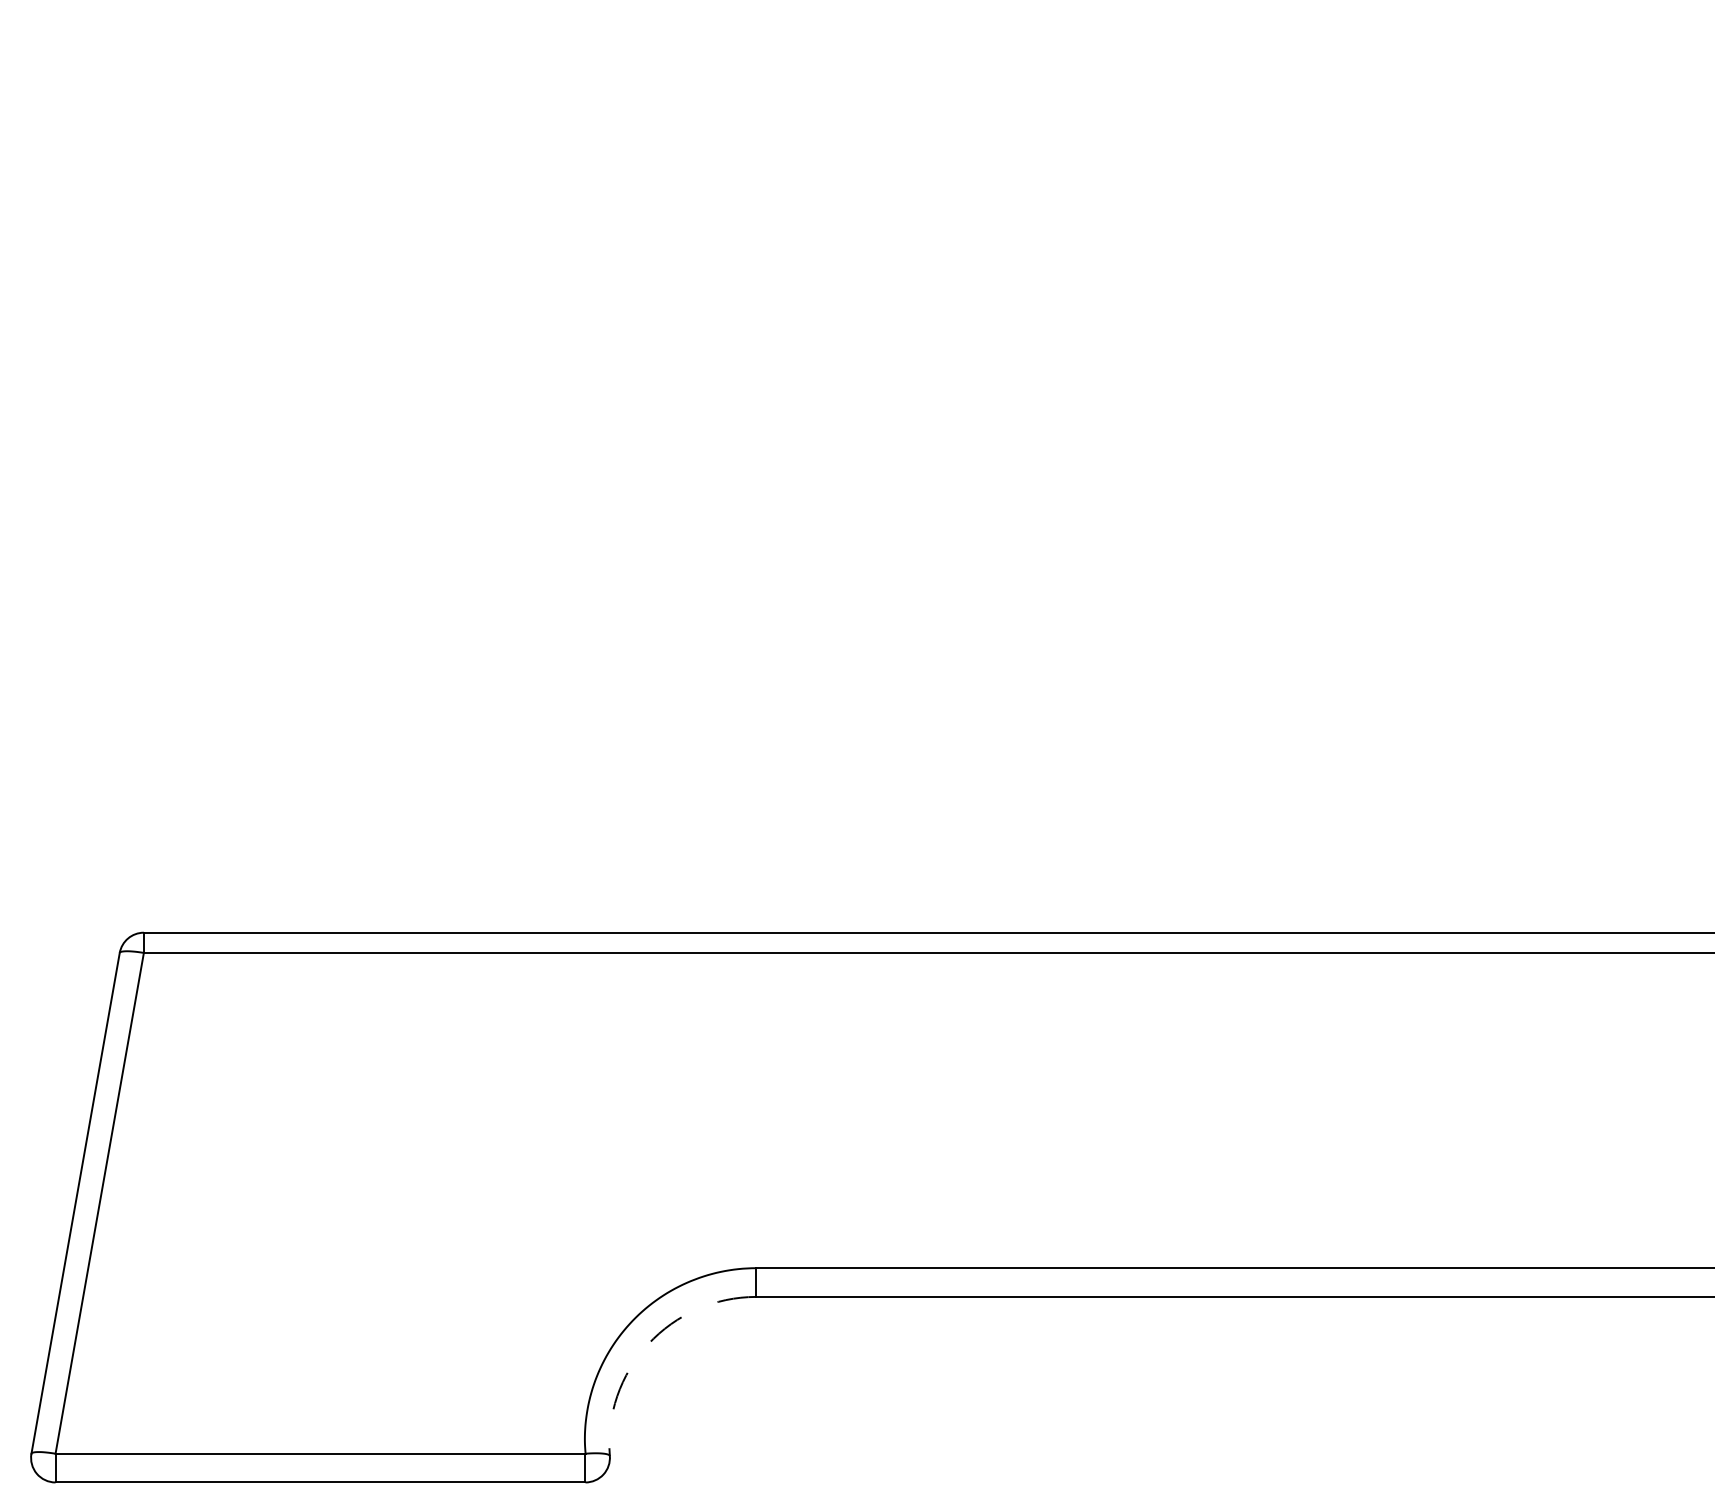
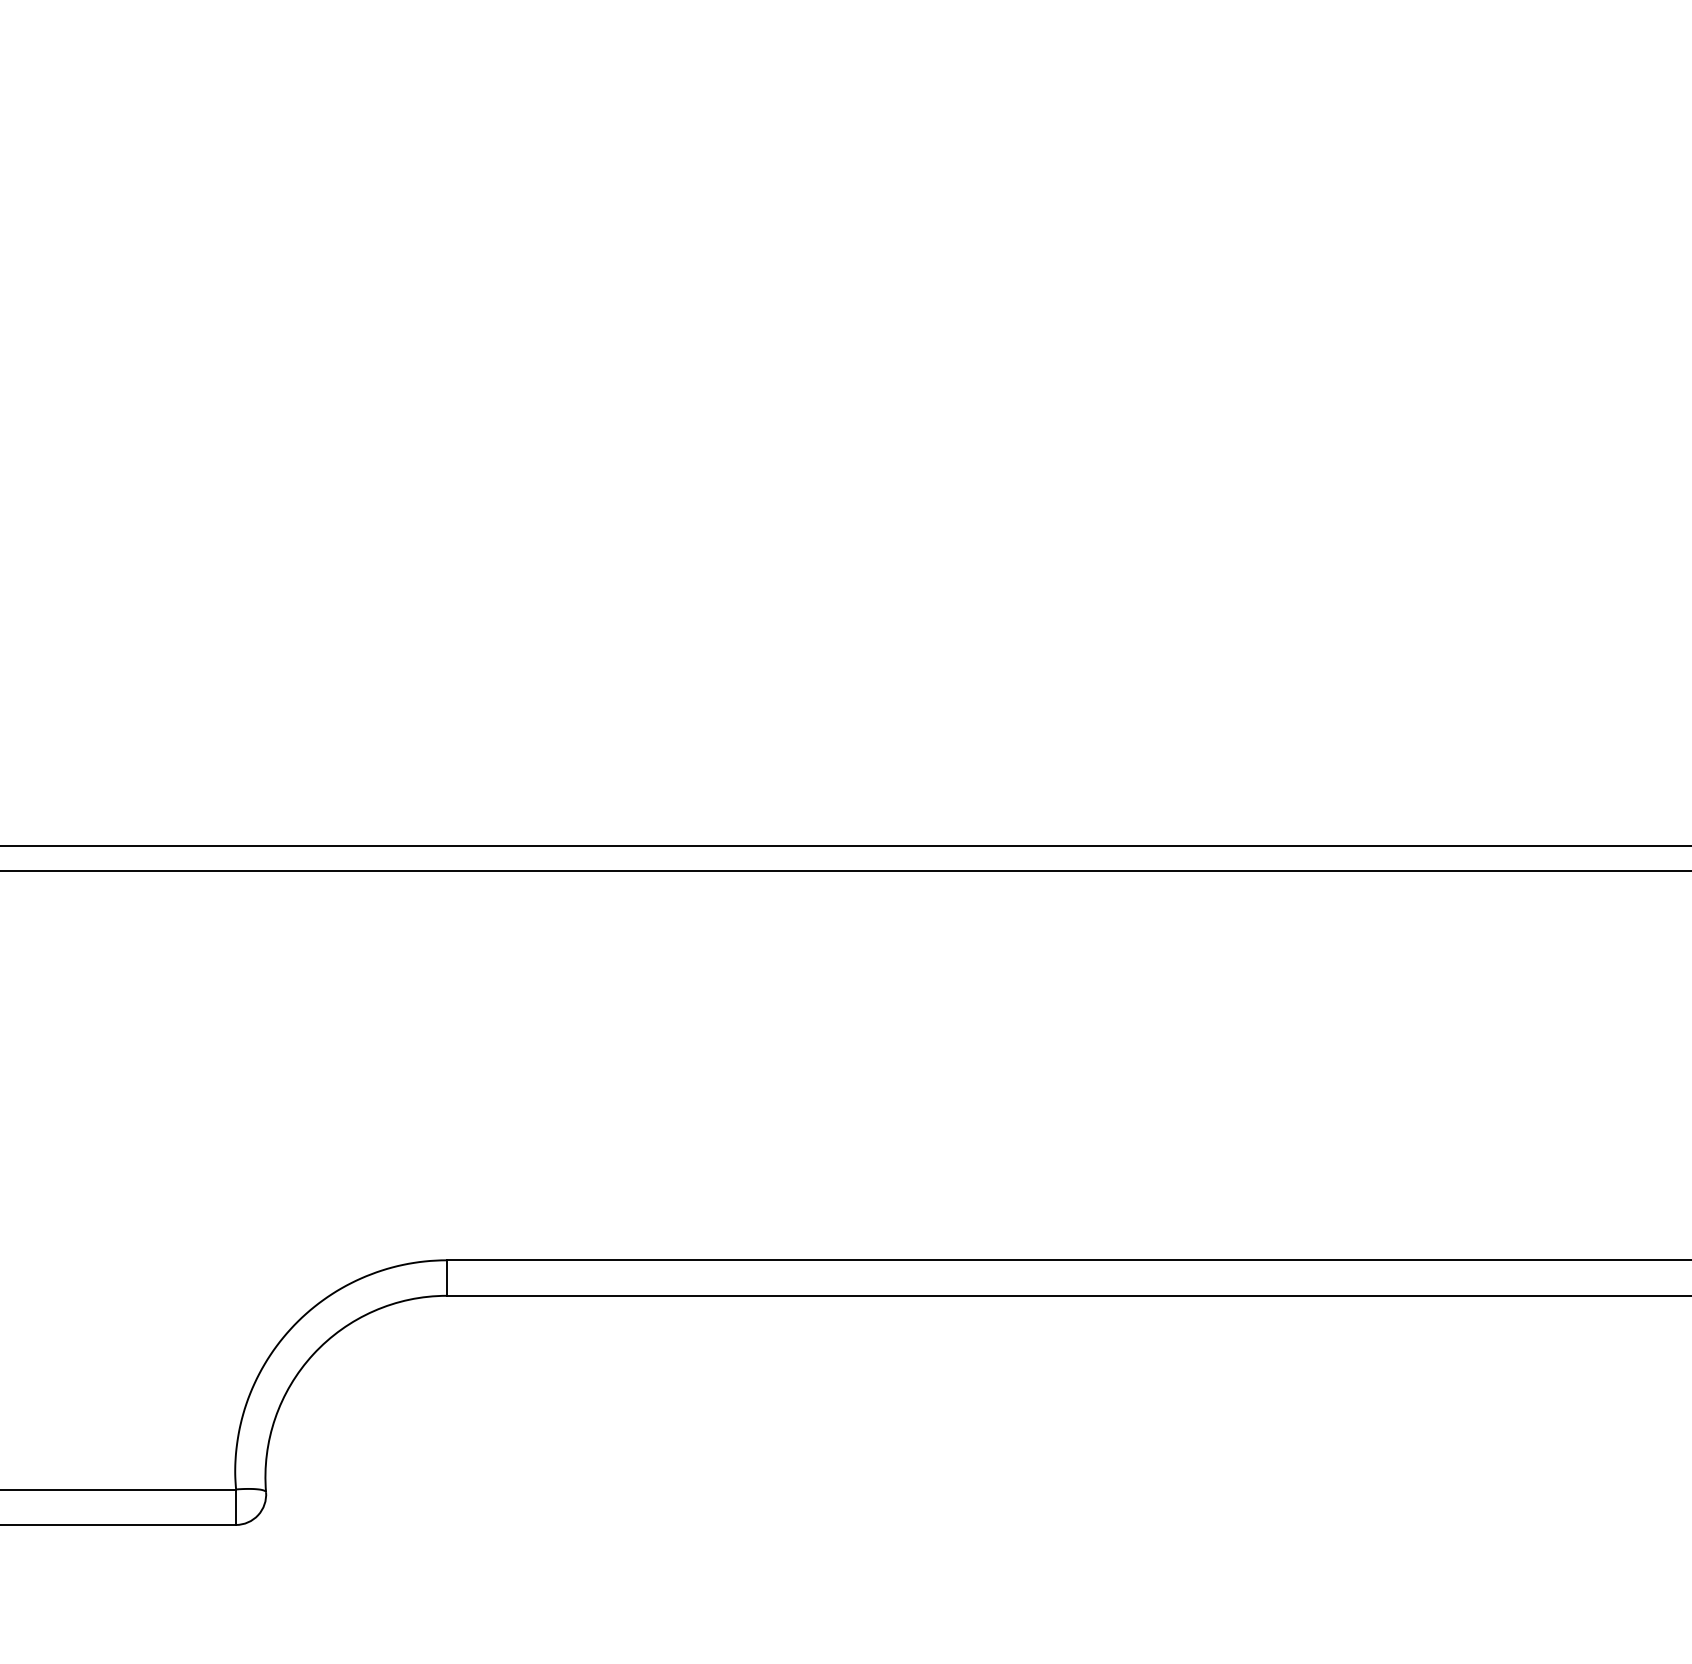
arc: (648, 1344) -> (313, 1354), dashed -> solid

